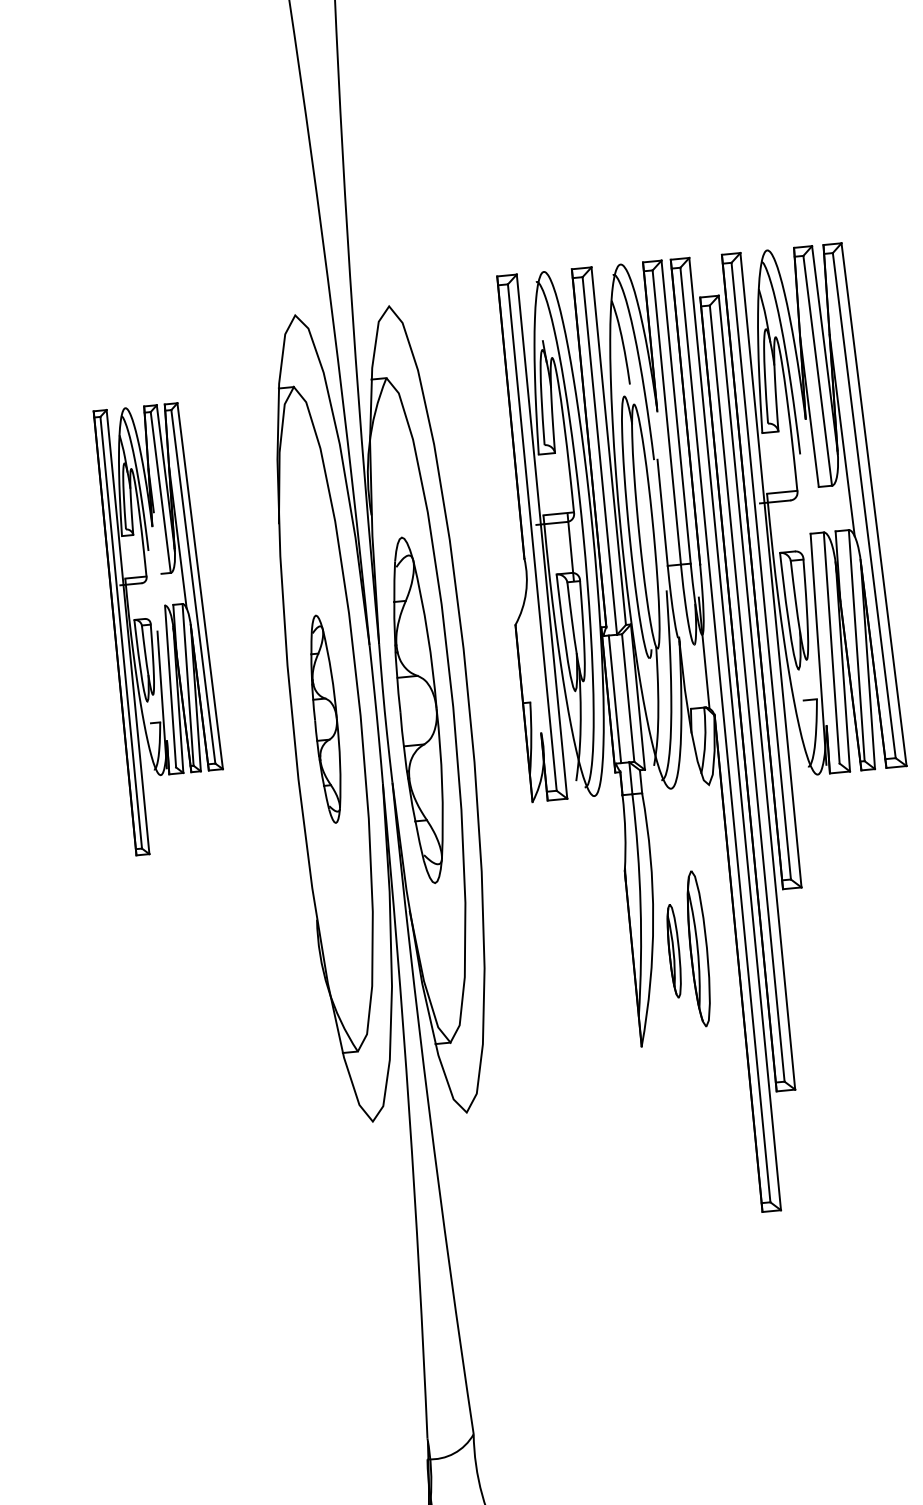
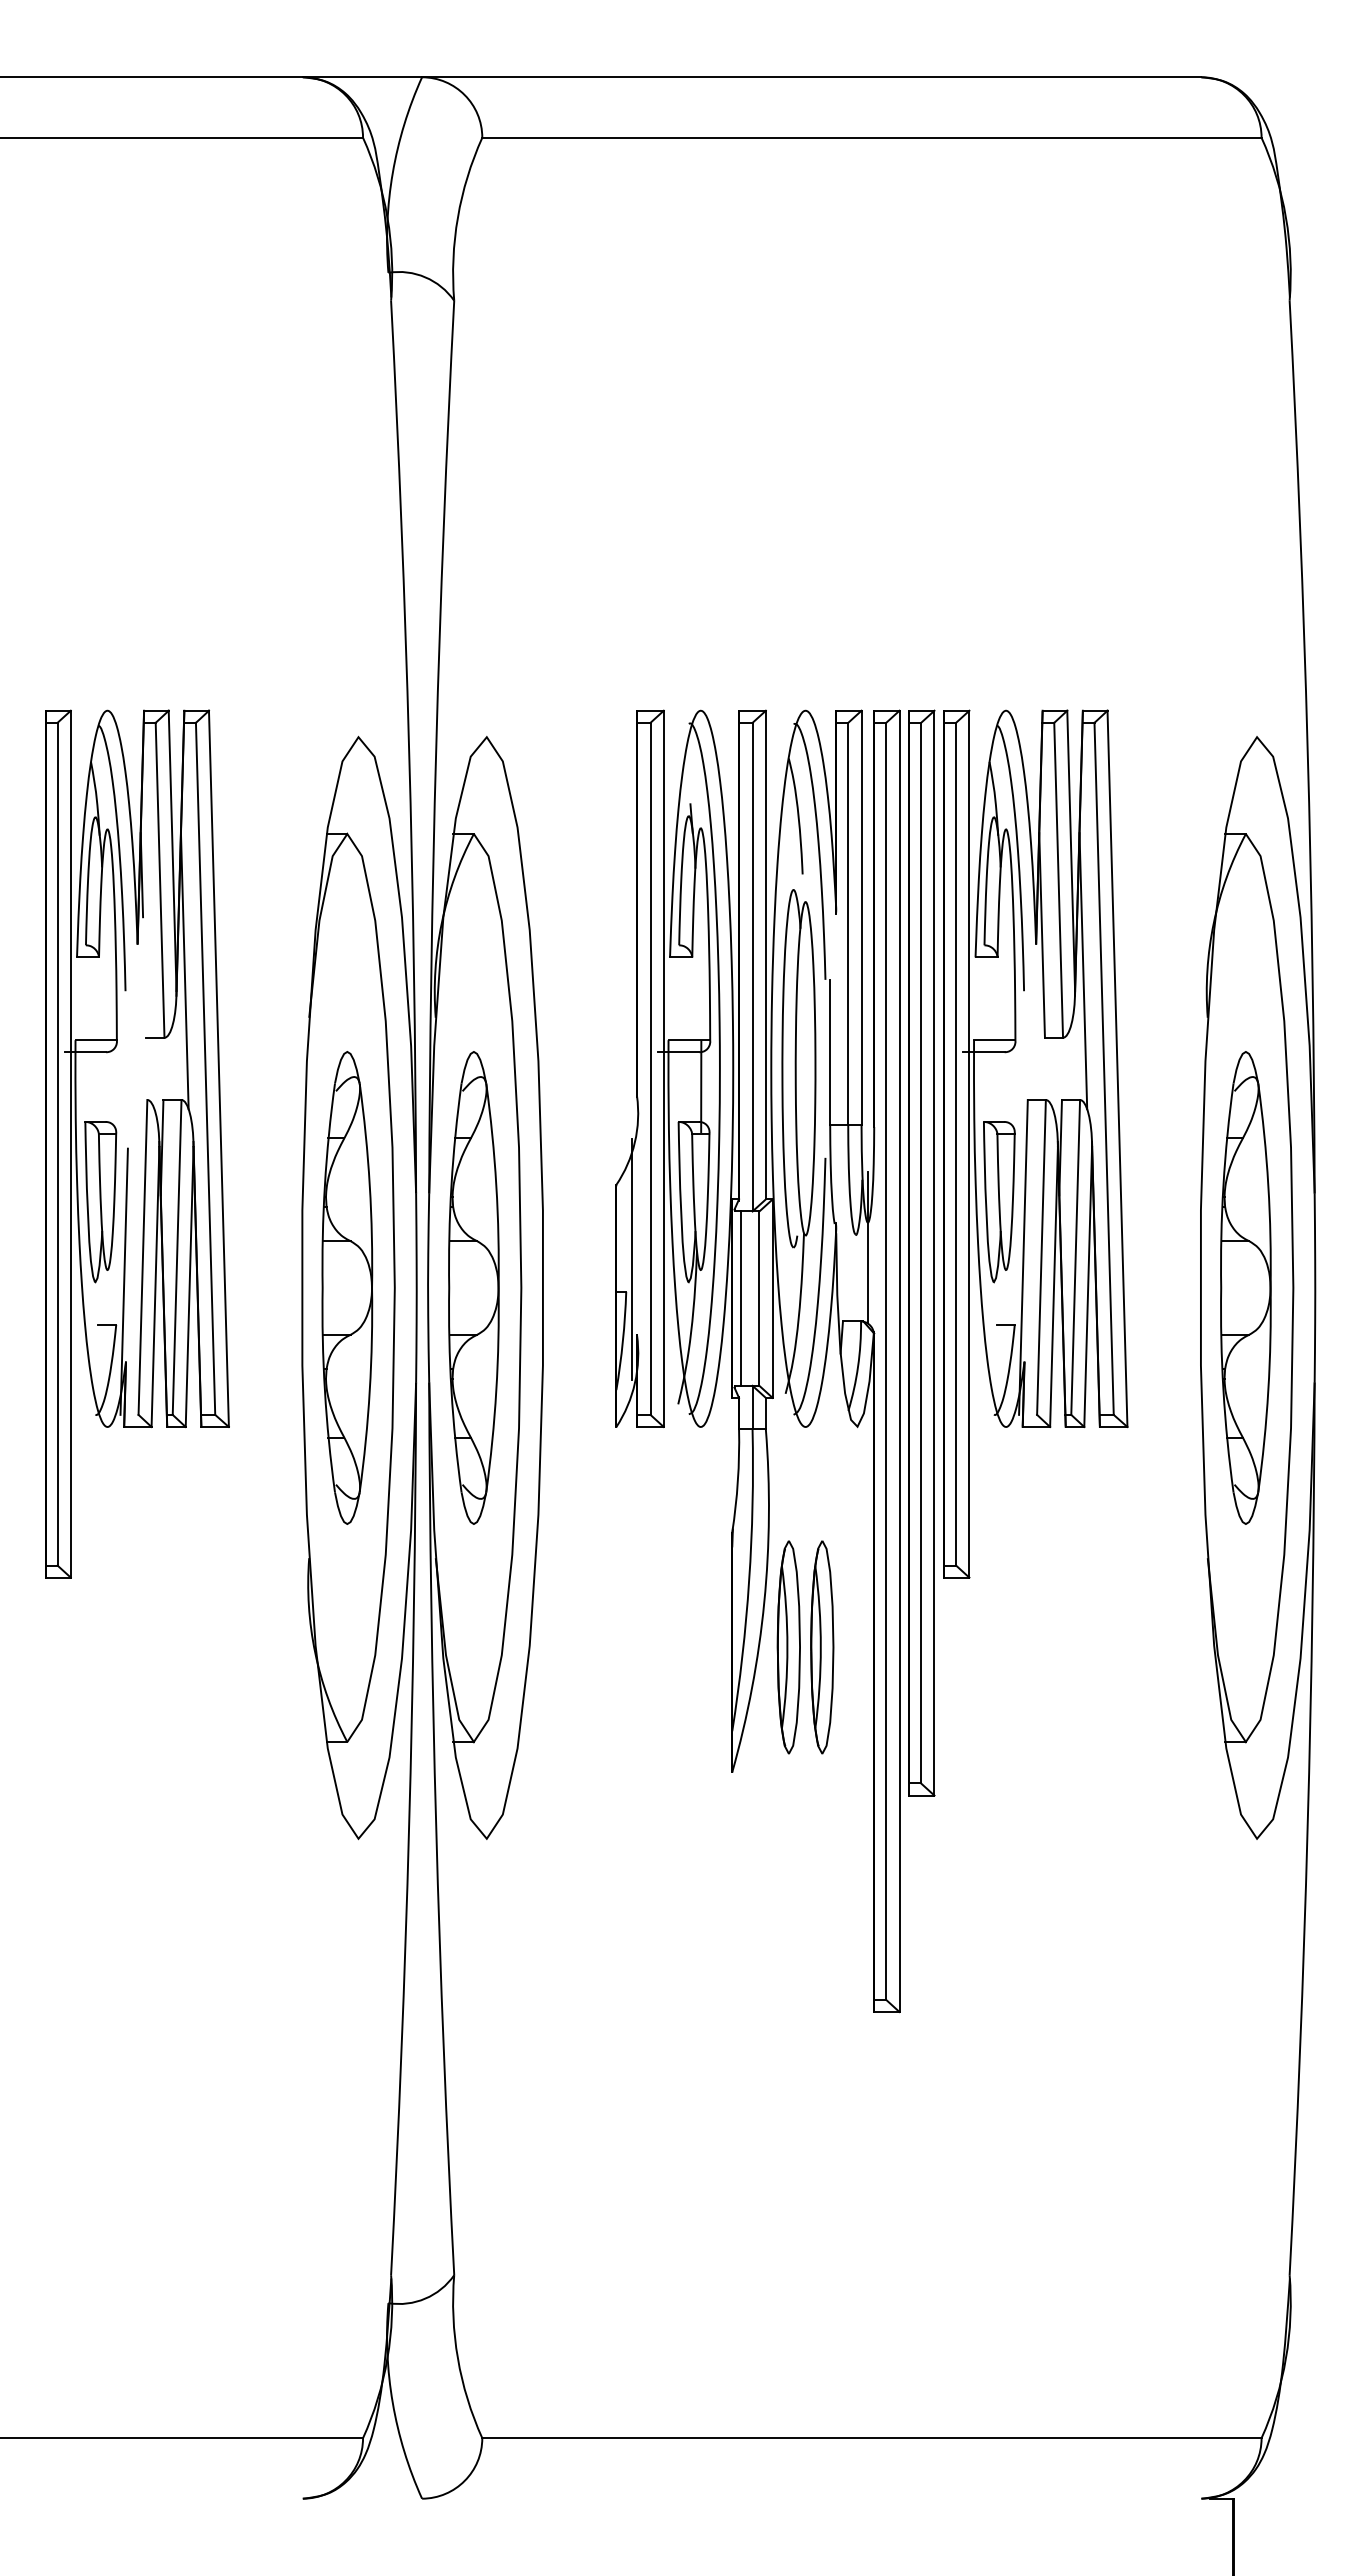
part: (162, 628) -> (137, 1143), size x1.43
line: (532, 677) -> (632, 1258), added
part: (747, 693) -> (921, 1252), moved
part: (325, 718) -> (347, 1287), size x1.67
part: (674, 951) -> (788, 1647), size x1.67

